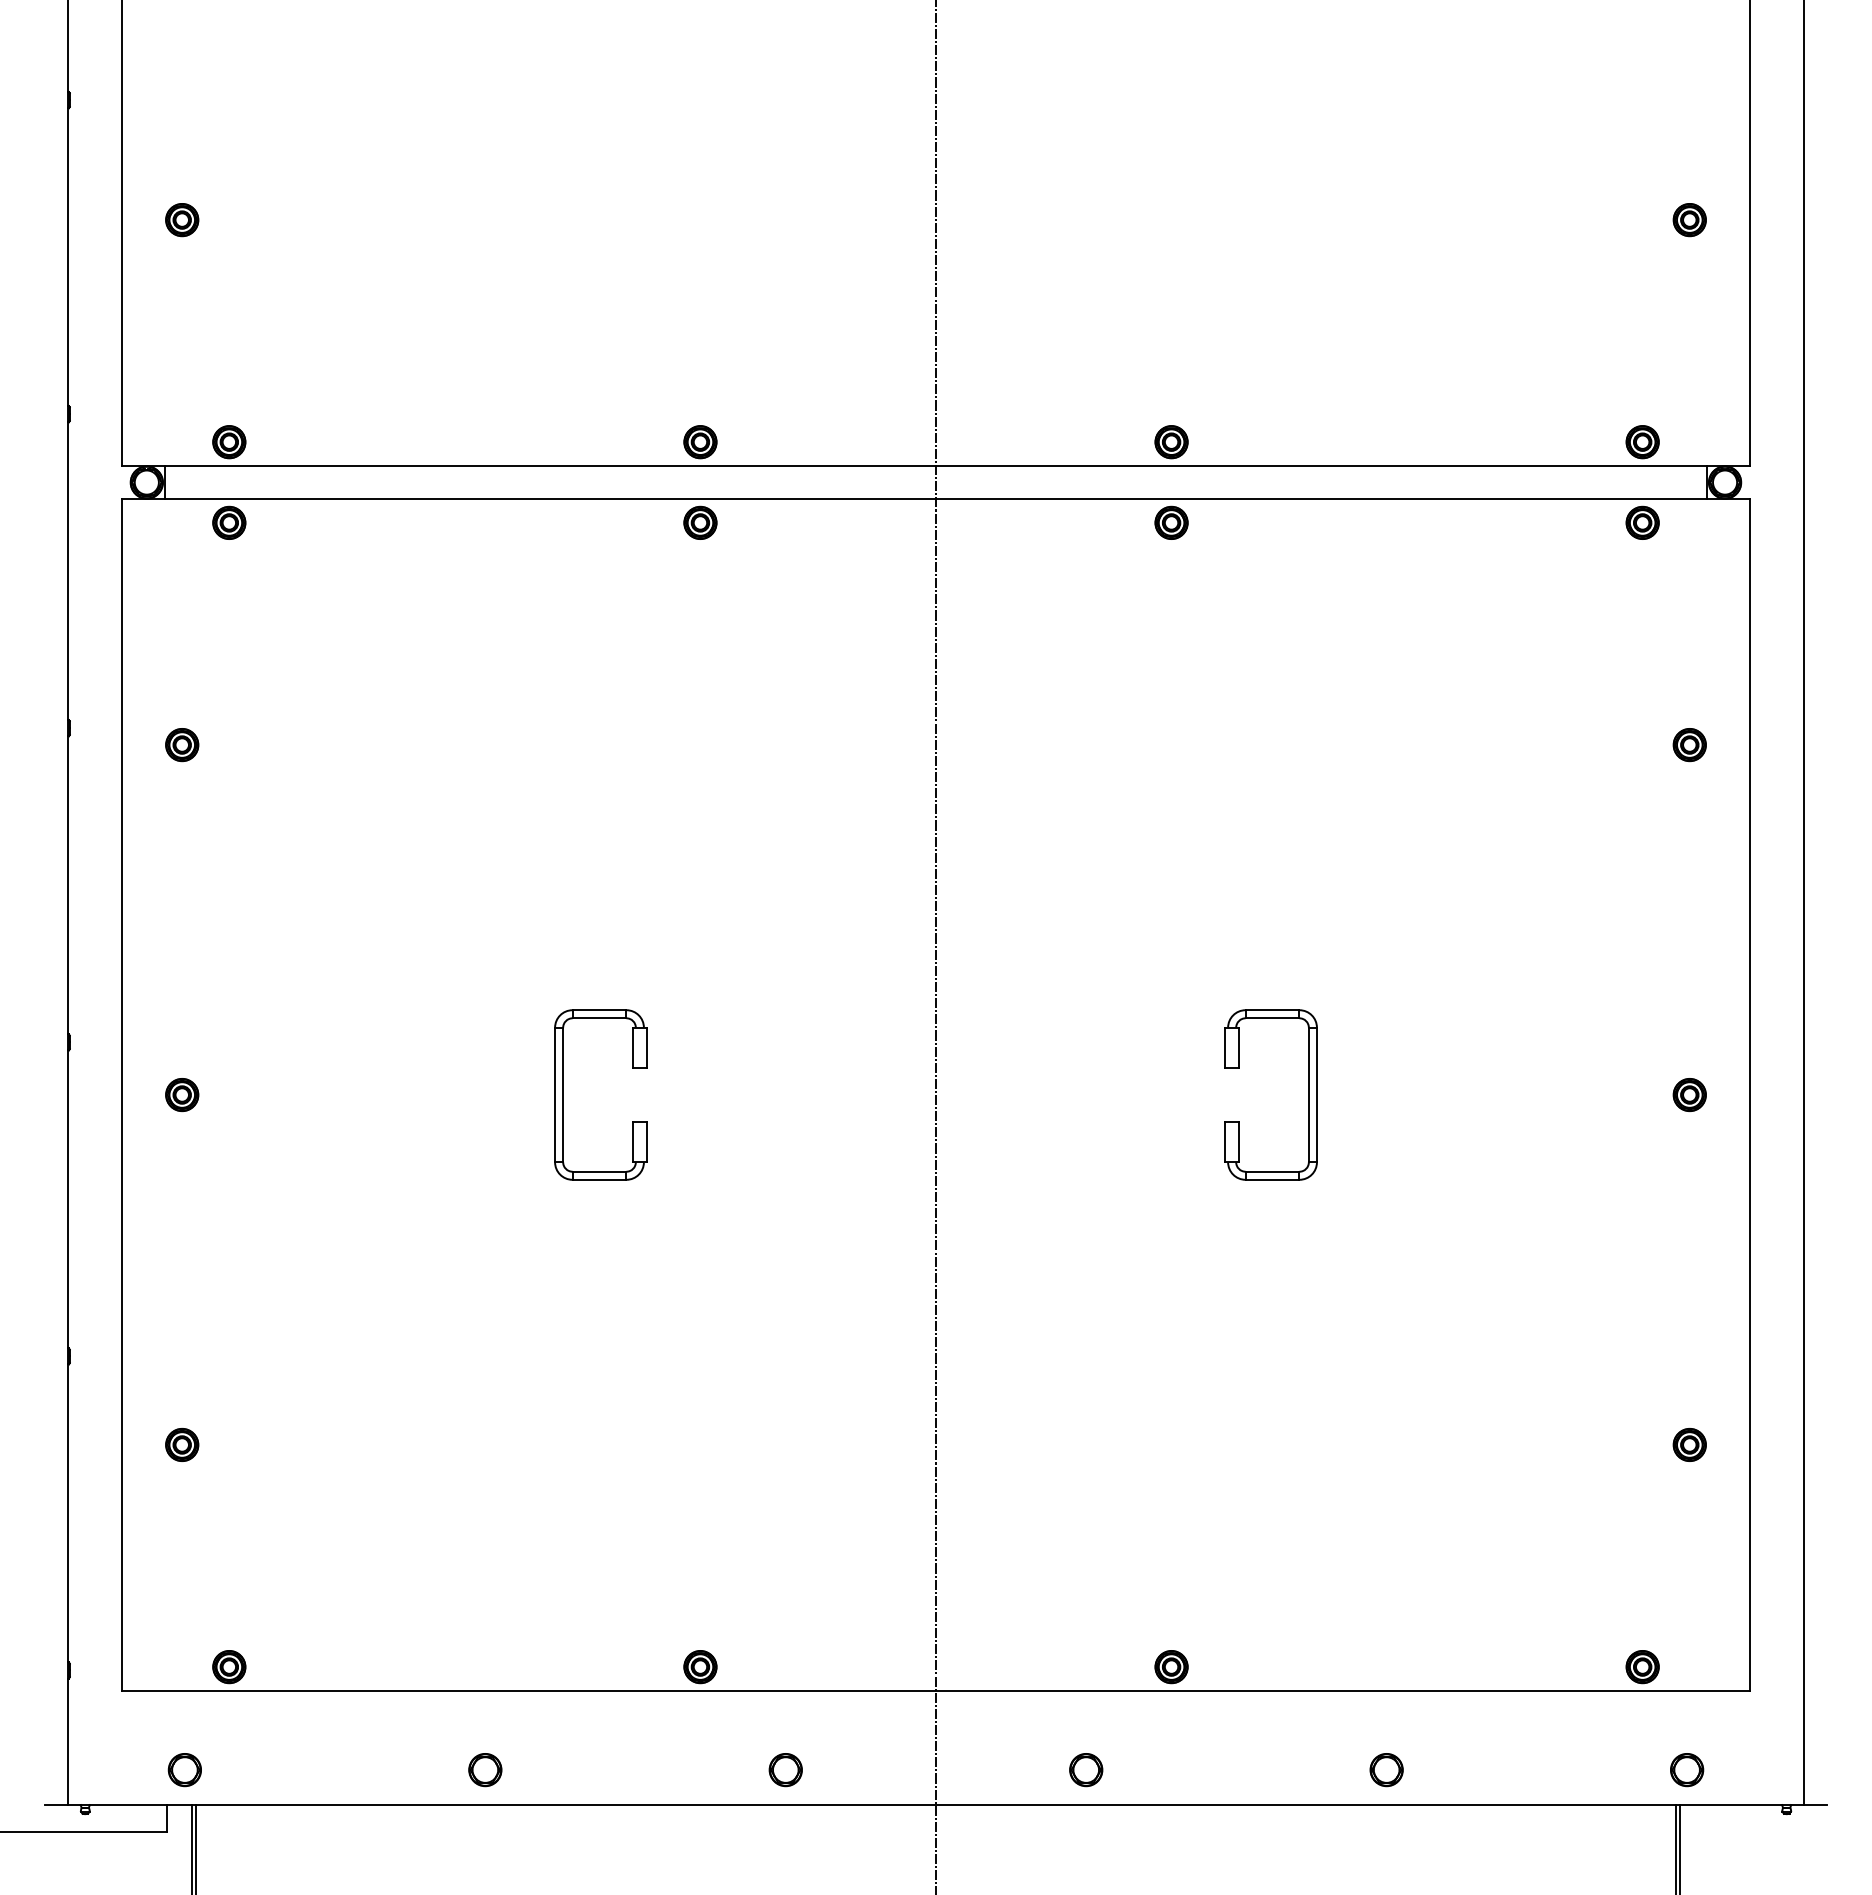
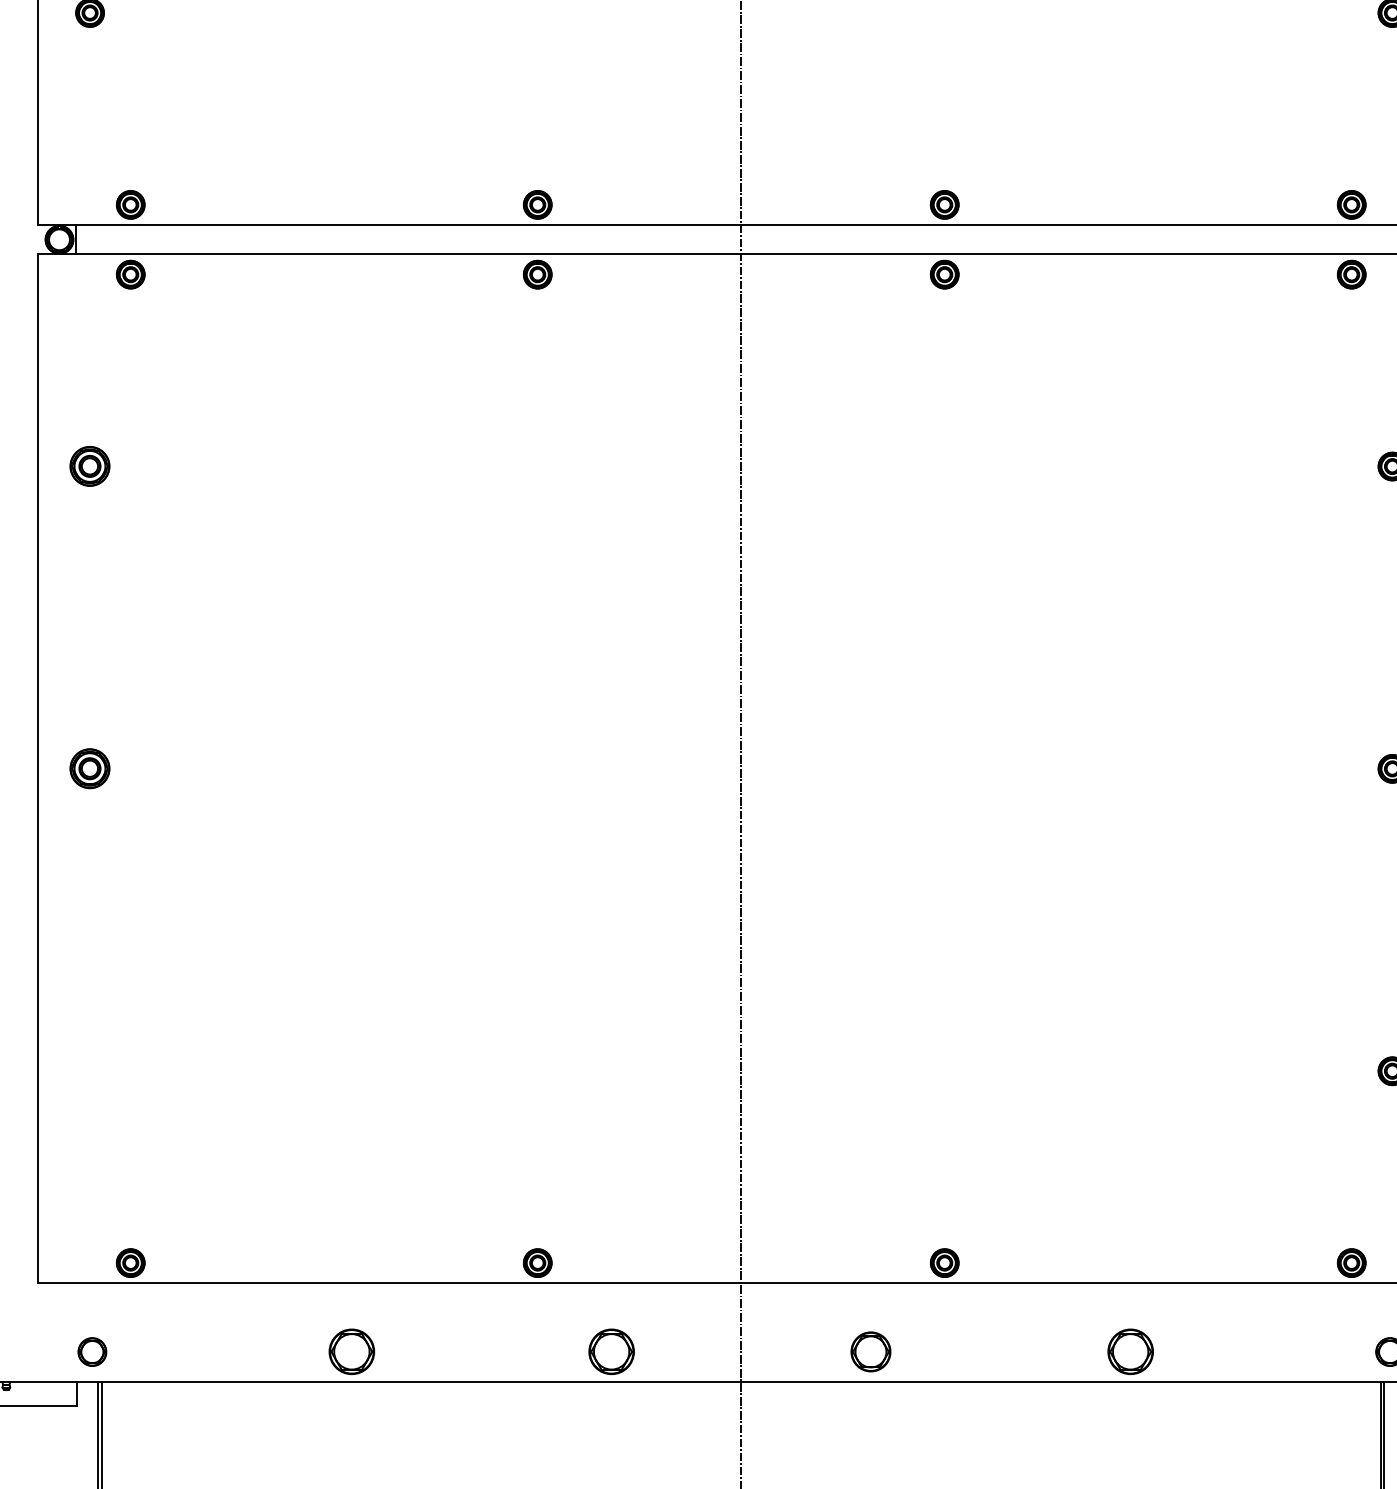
part: (182, 745) -> (90, 466), size x1.4
part: (563, 1094) -> (419, 768), removed
part: (1308, 1094) -> (1063, 768), removed
part: (182, 1095) -> (90, 769), size x1.4
part: (182, 1444) -> (90, 1070), removed
part: (485, 1770) -> (352, 1352), size x1.6
part: (785, 1770) -> (611, 1352), size x1.6
part: (1086, 1770) -> (871, 1352), size x1.4
part: (1386, 1770) -> (1130, 1352), size x1.6

